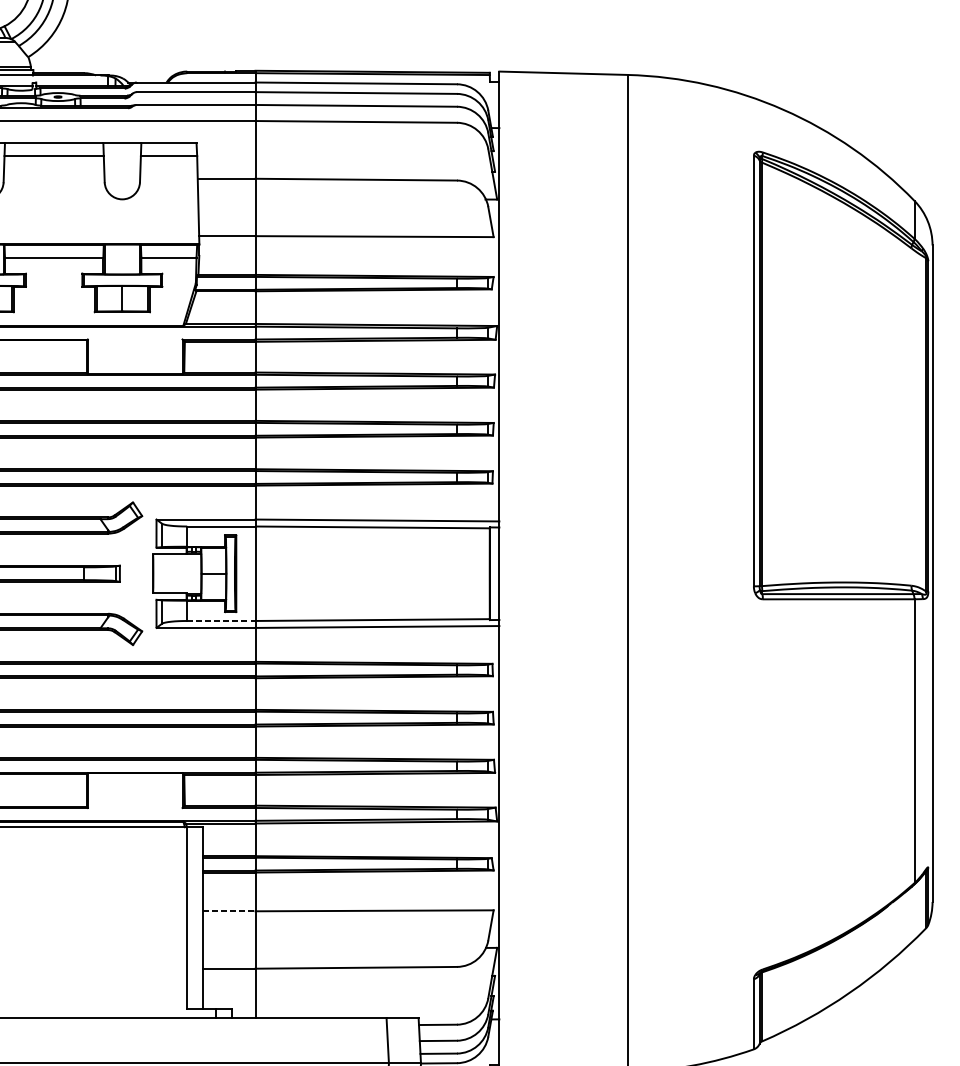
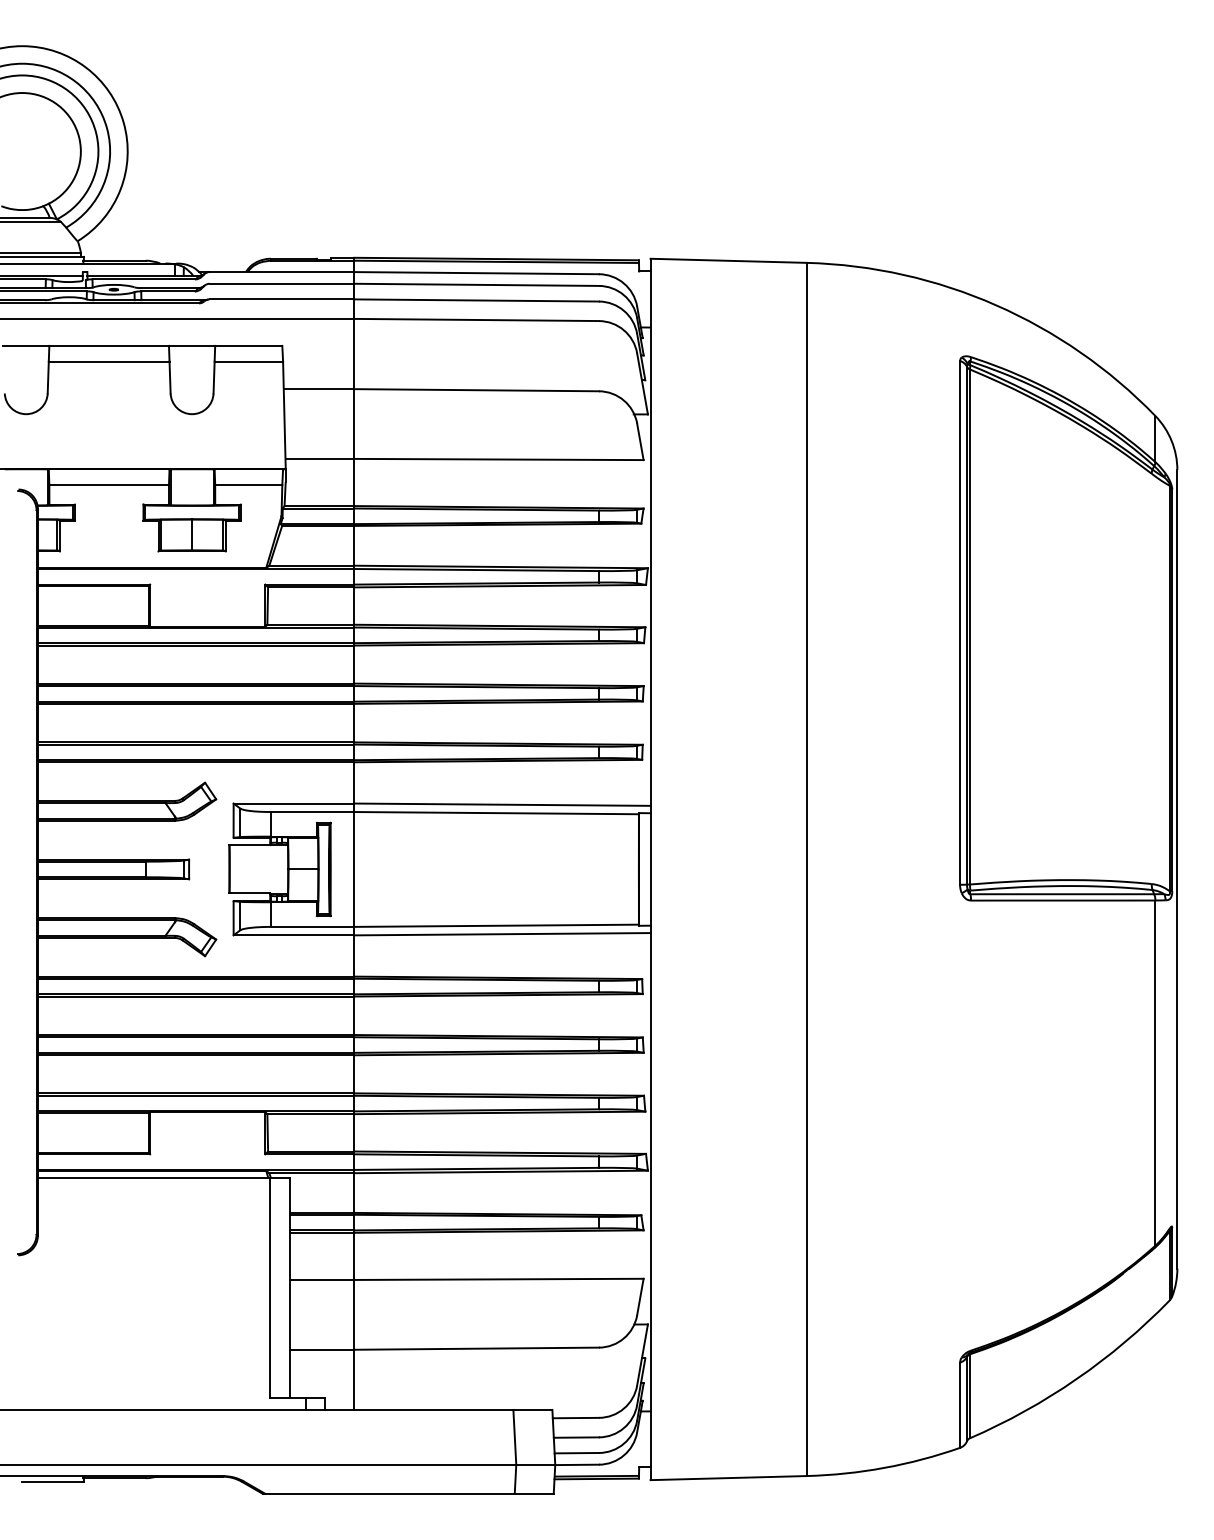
line: (221, 620) -> (312, 926), dashed -> solid
line: (229, 910) -> (322, 1279), dashed -> solid

